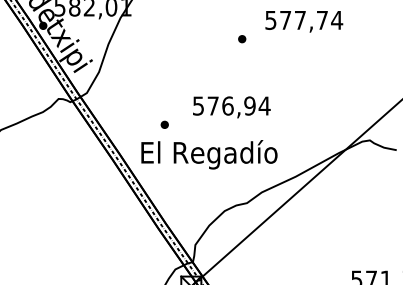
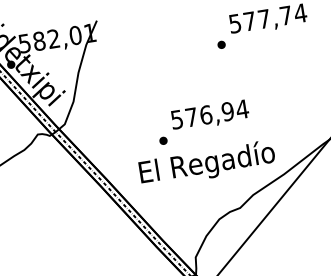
part: (242, 39) -> (221, 45), moved
part: (164, 124) -> (163, 140), moved
text: (209, 154) -> (207, 163), moved

